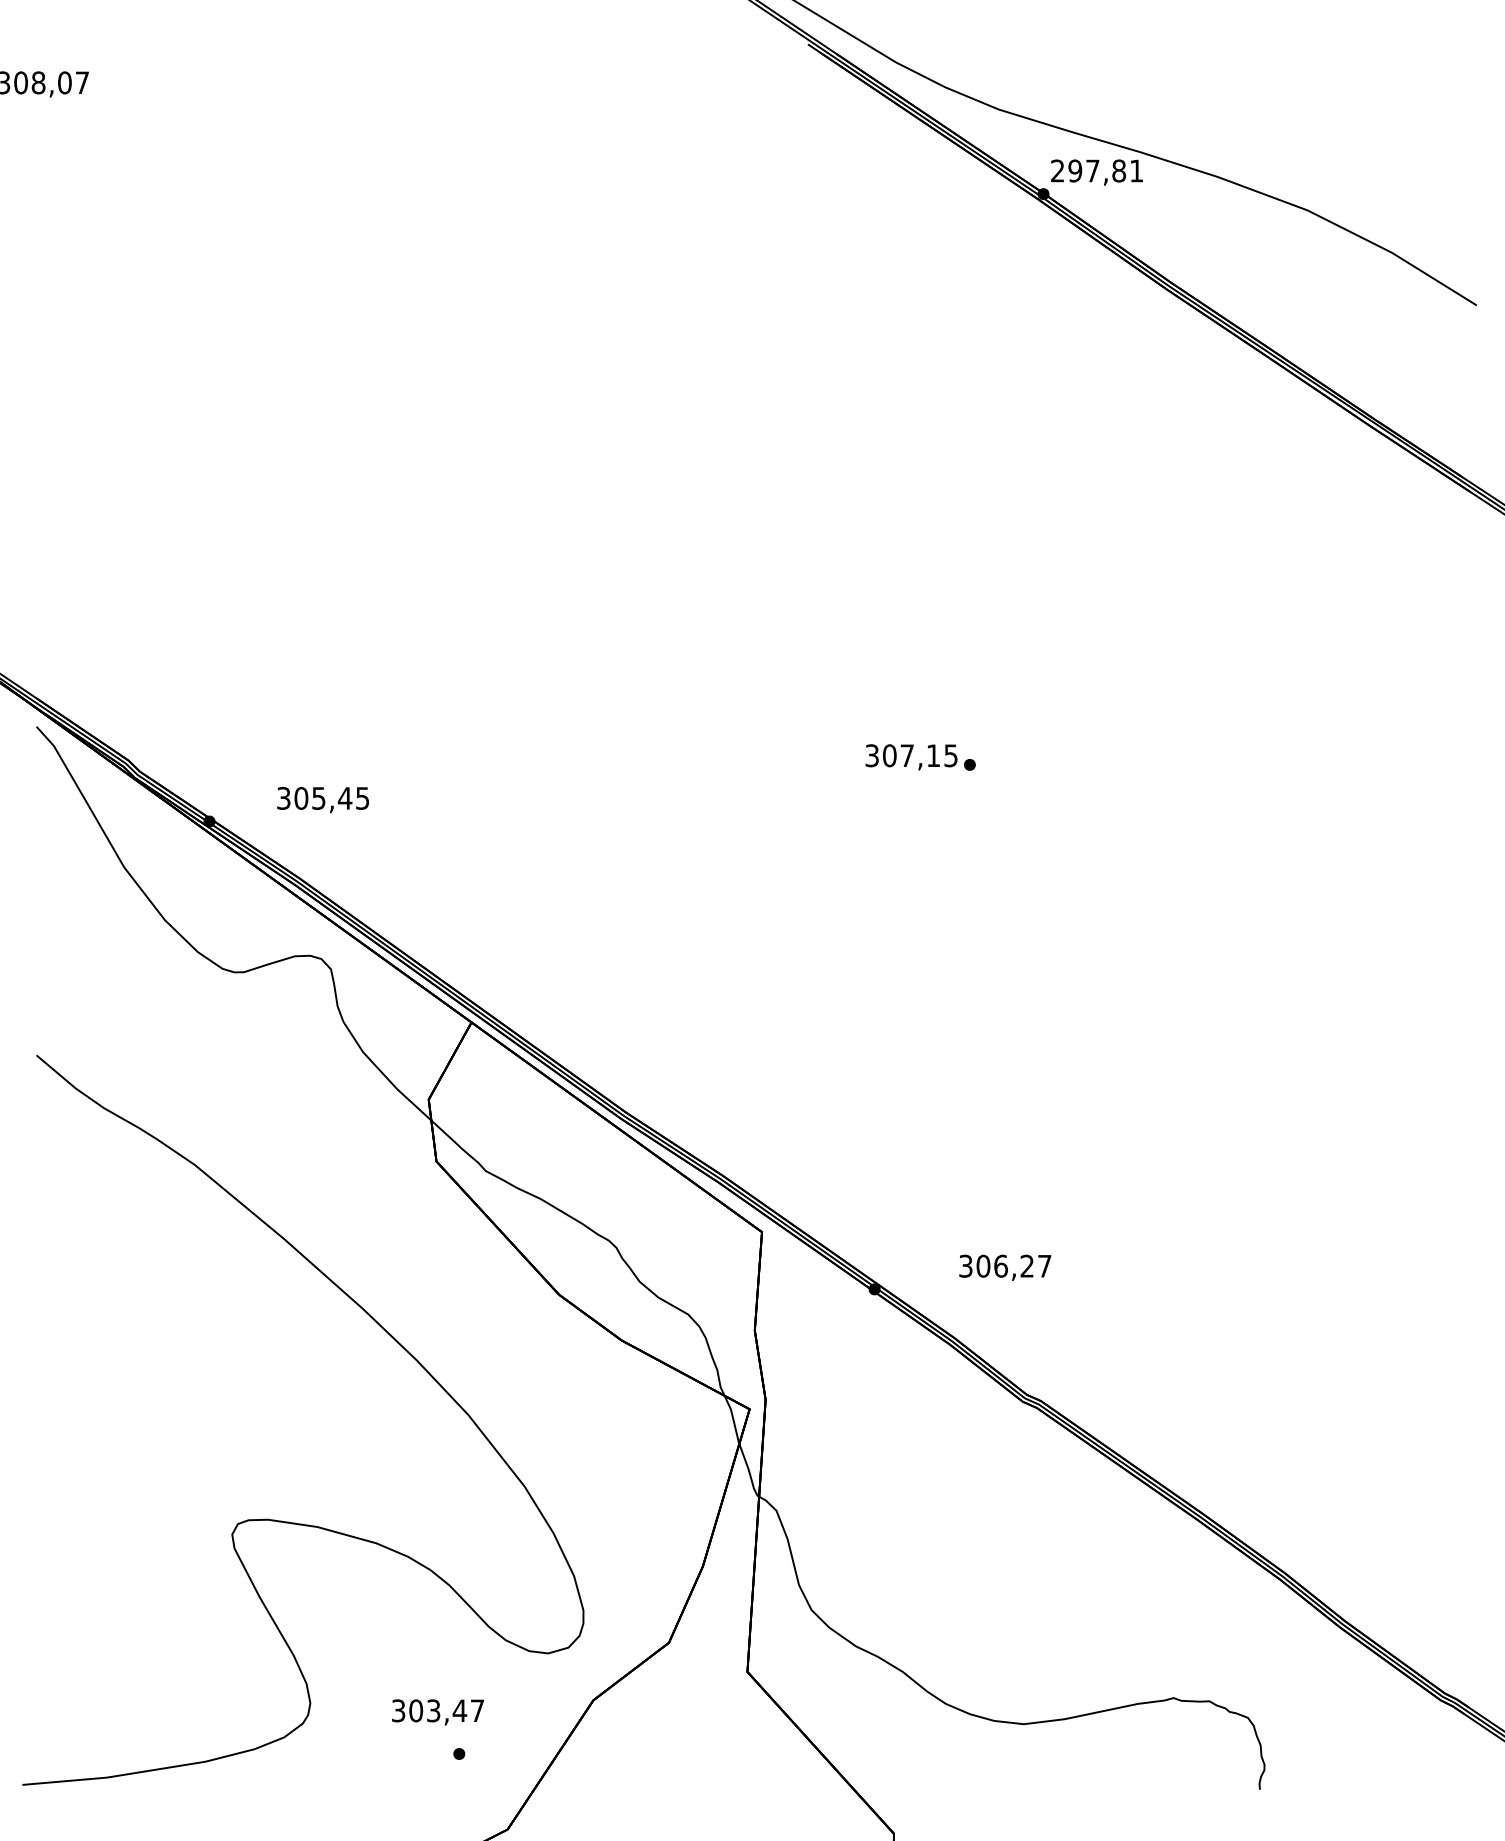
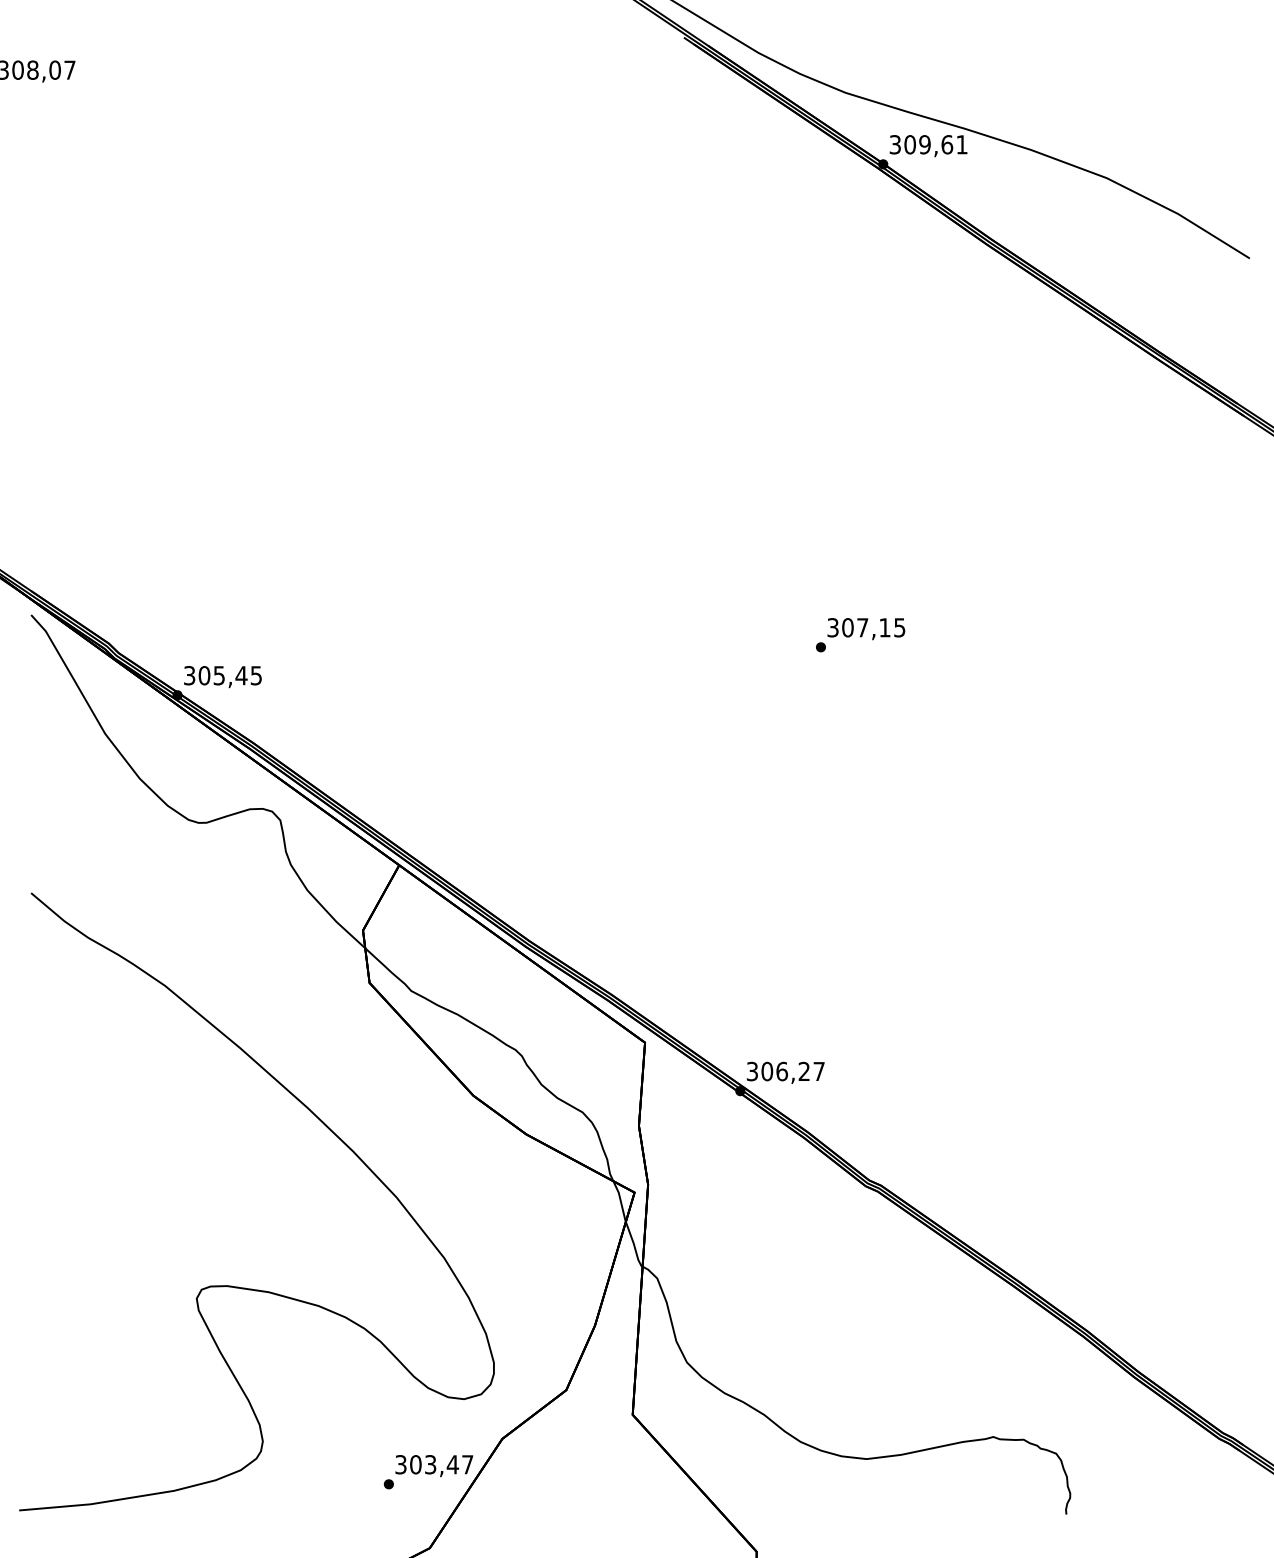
text: (1088, 170) -> (921, 144), 297,81 -> 309,61
text: (911, 757) -> (866, 629), moved
text: (323, 800) -> (223, 677), moved
text: (1005, 1267) -> (785, 1072), moved
text: (437, 1712) -> (433, 1466), moved

